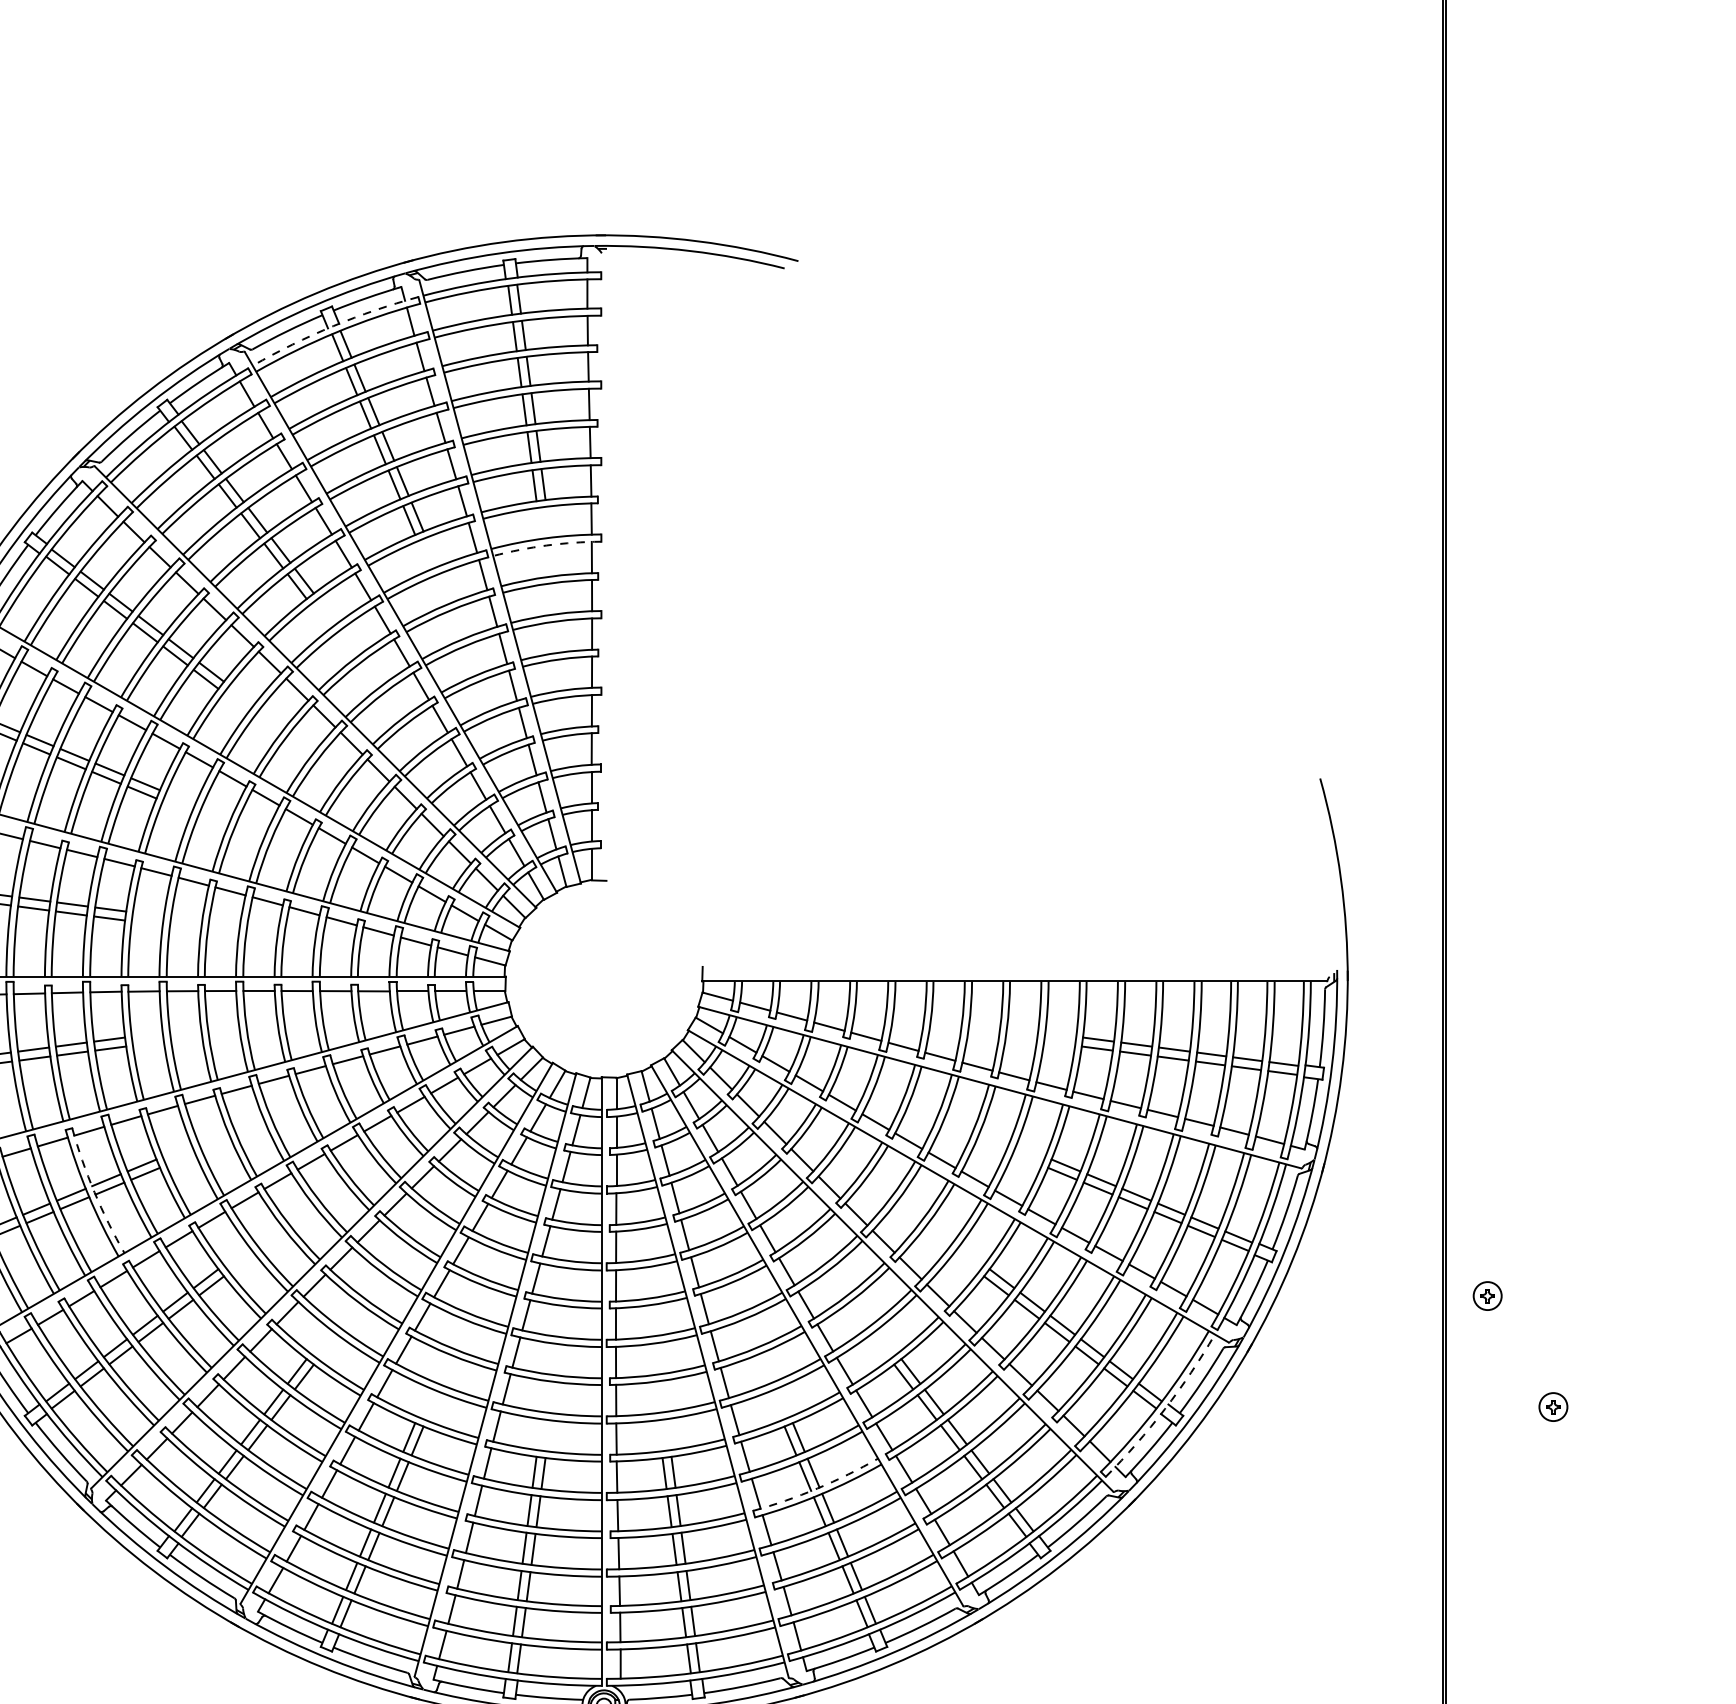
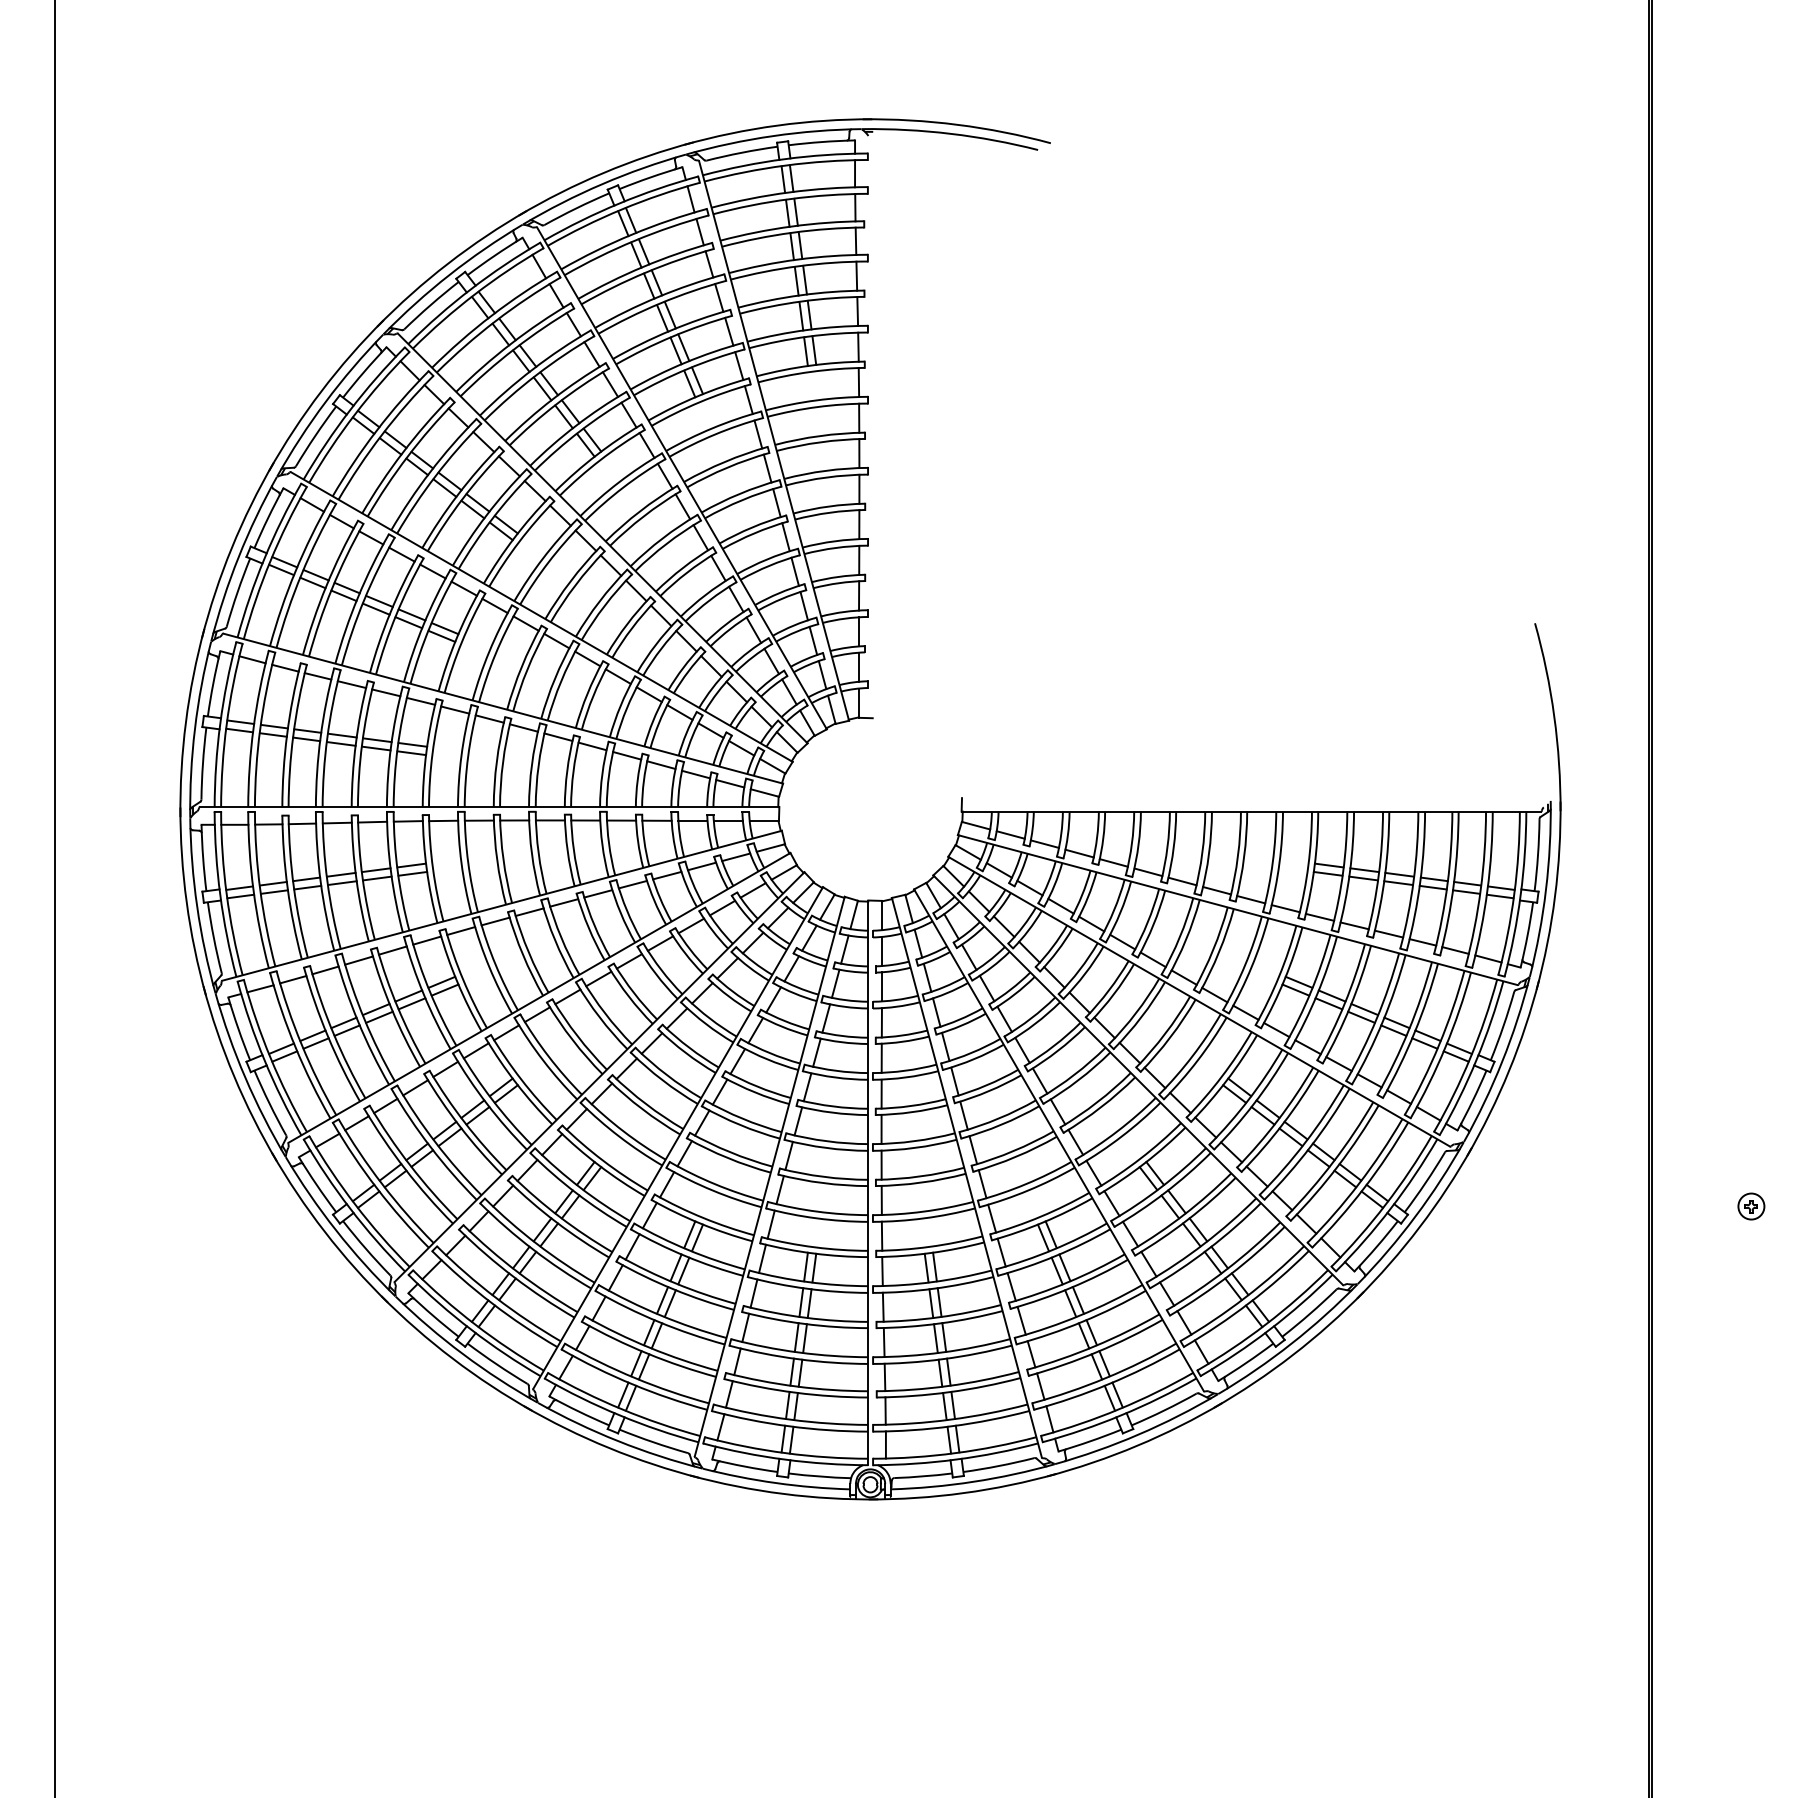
arc: (333, 326) -> (619, 203), dashed -> solid
arc: (546, 545) -> (817, 407), dashed -> solid
arc: (94, 1192) -> (397, 1007), dashed -> solid
part: (1487, 1296) -> (1690, 1103), removed
arc: (1164, 1409) -> (1390, 1208), dashed -> solid
arc: (817, 1488) -> (1068, 1282), dashed -> solid

